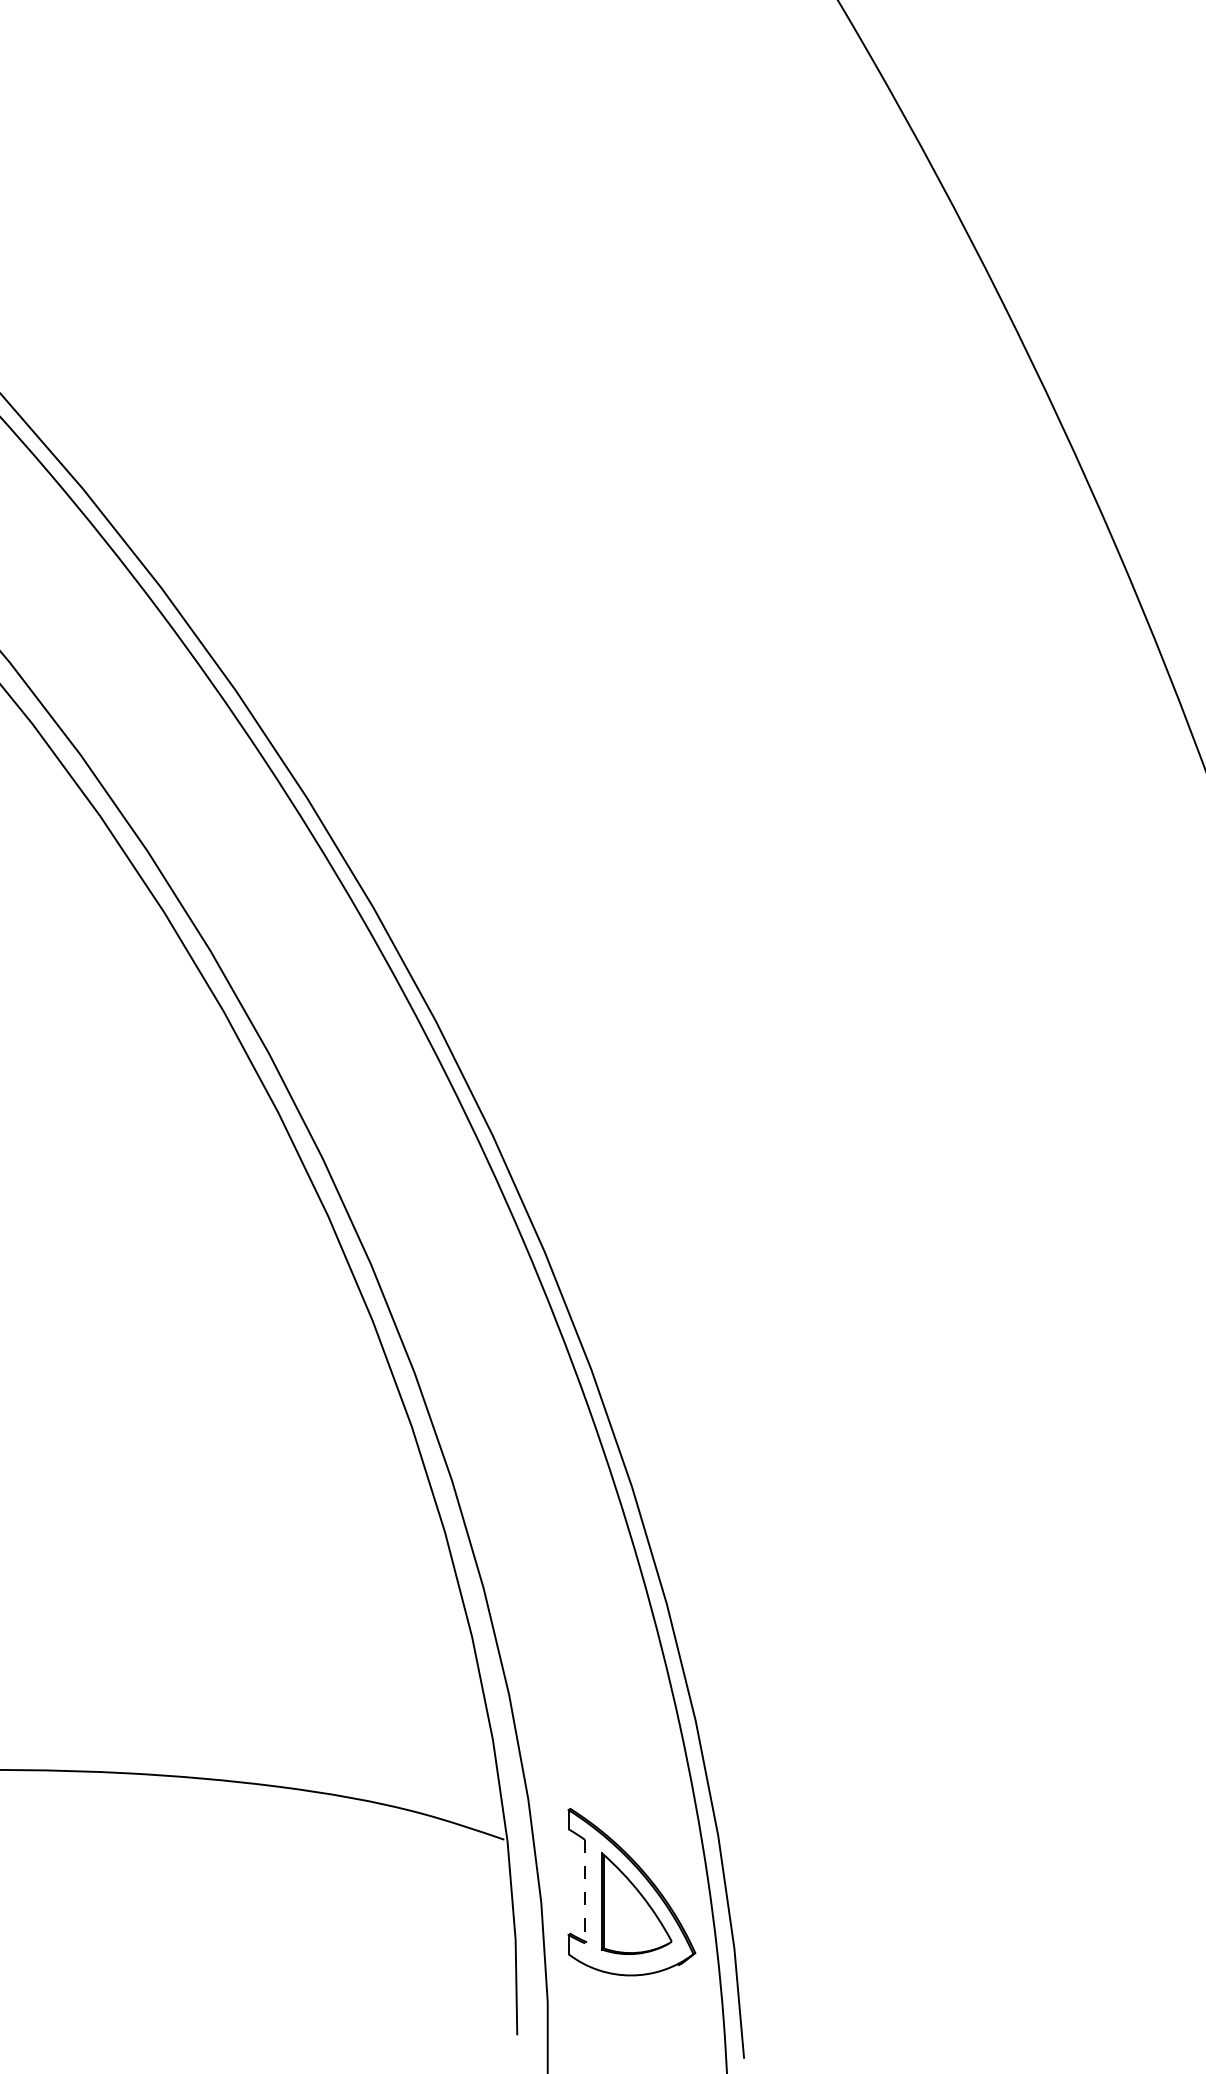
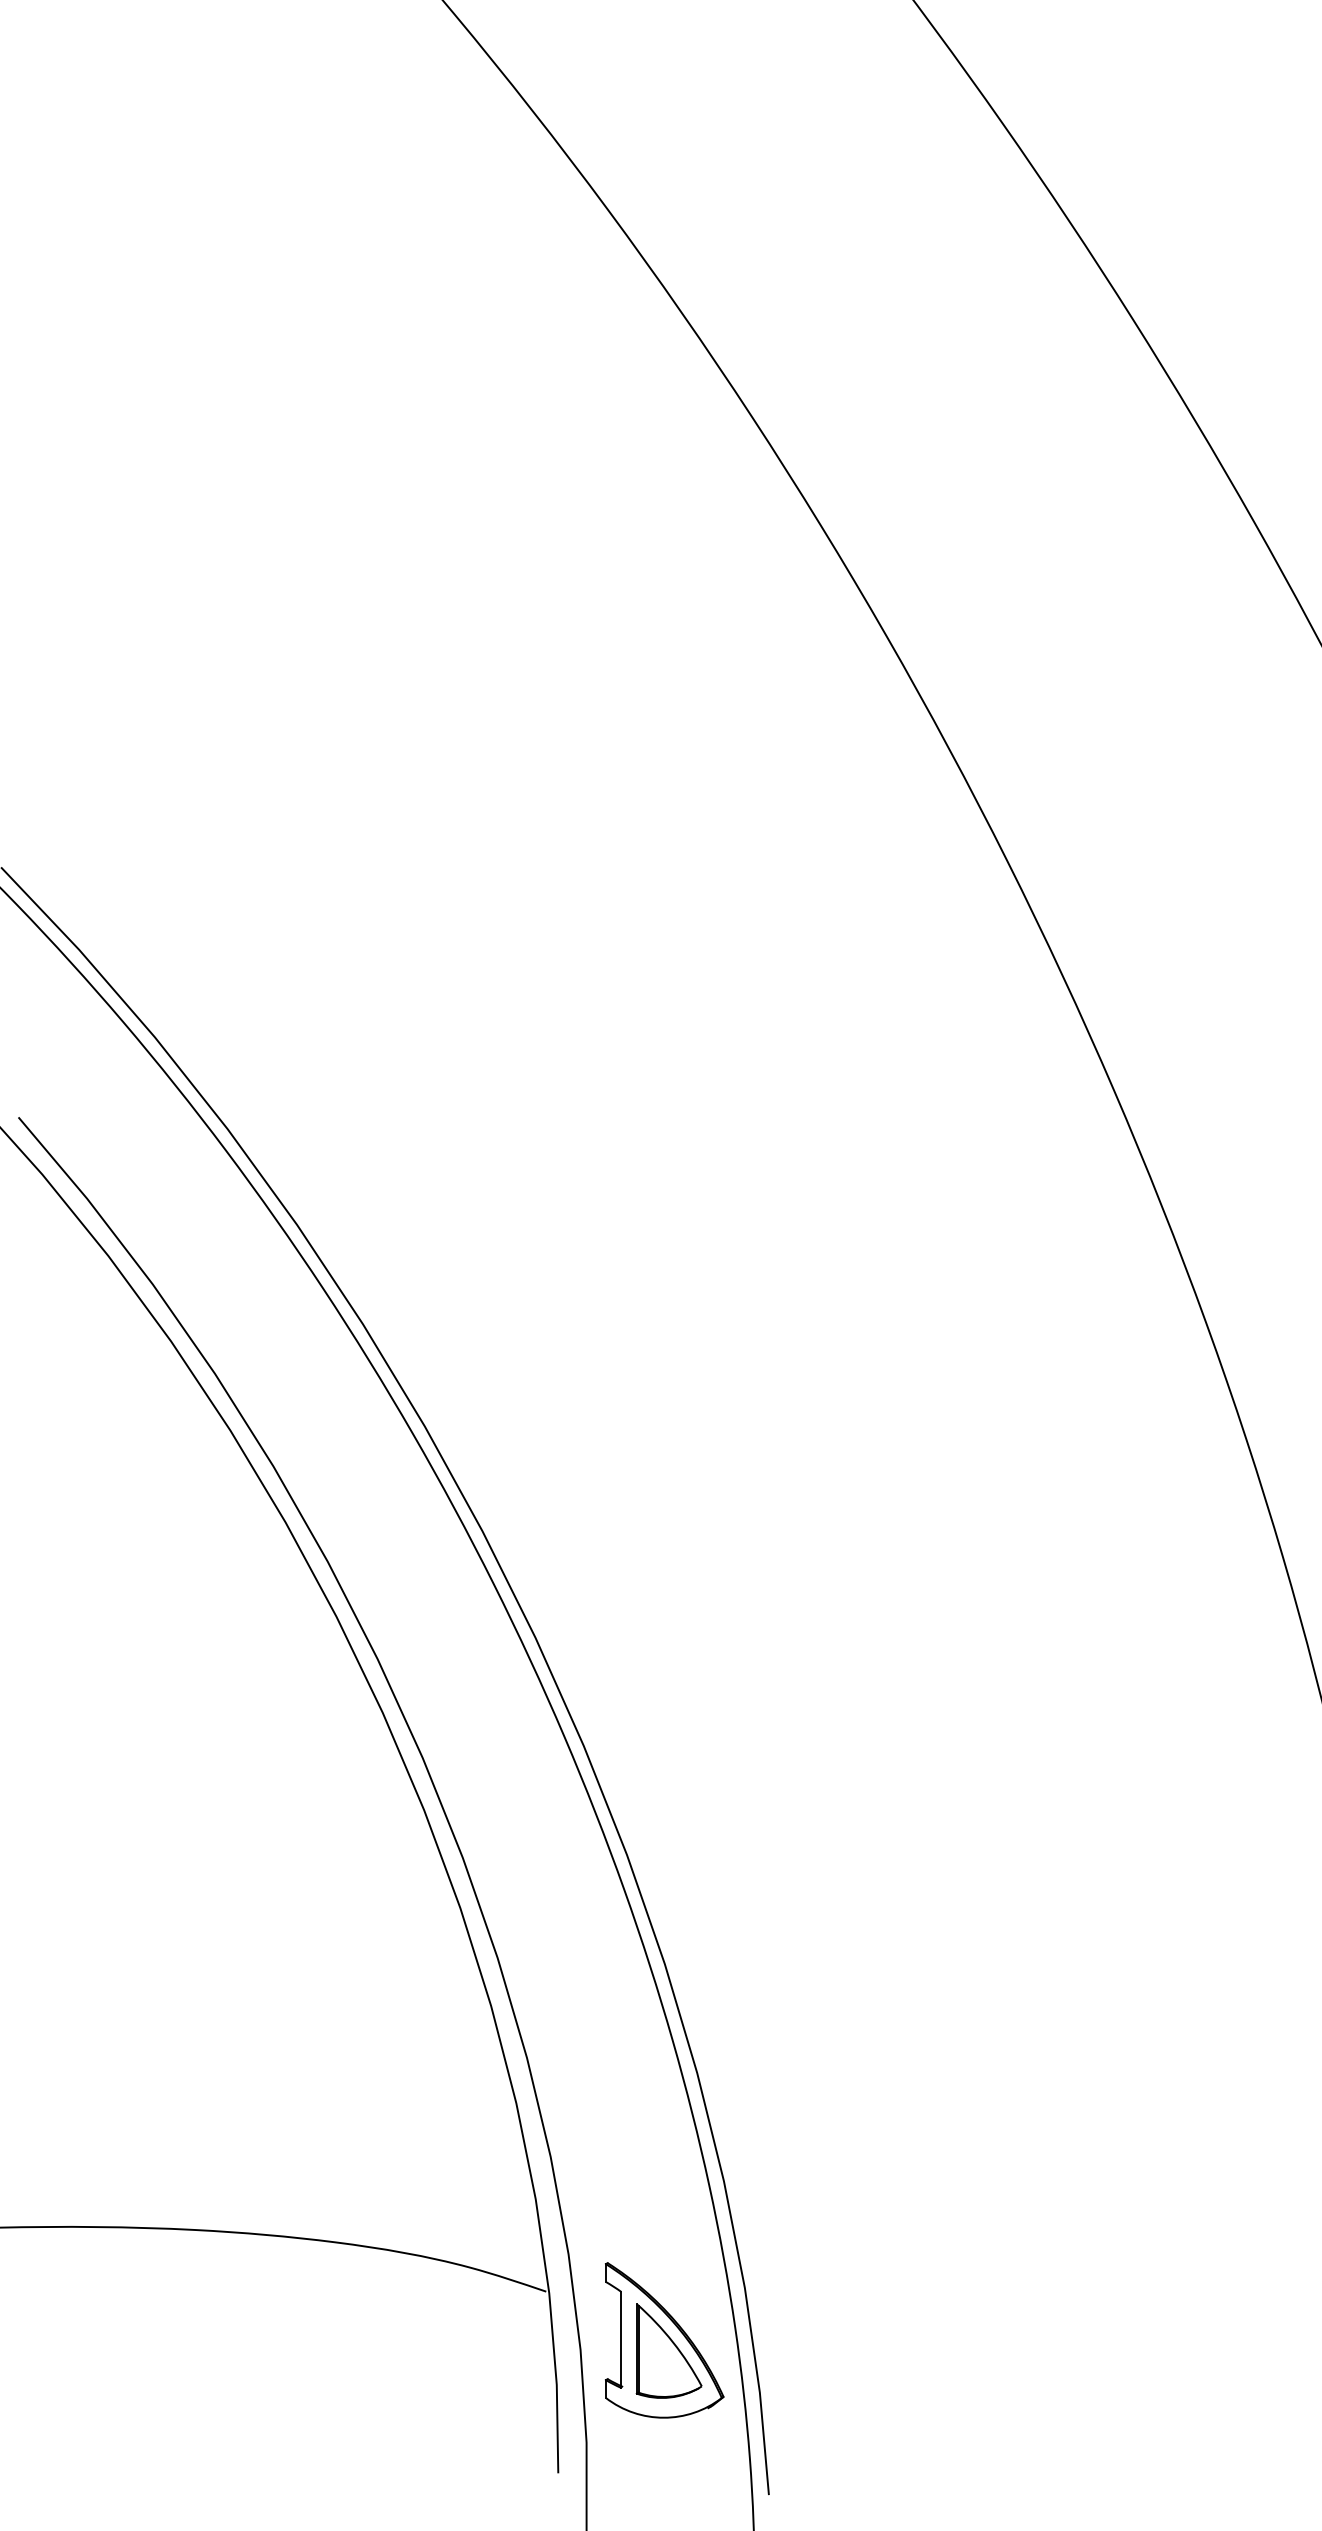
line: (585, 1892) -> (621, 2340), dashed -> solid

